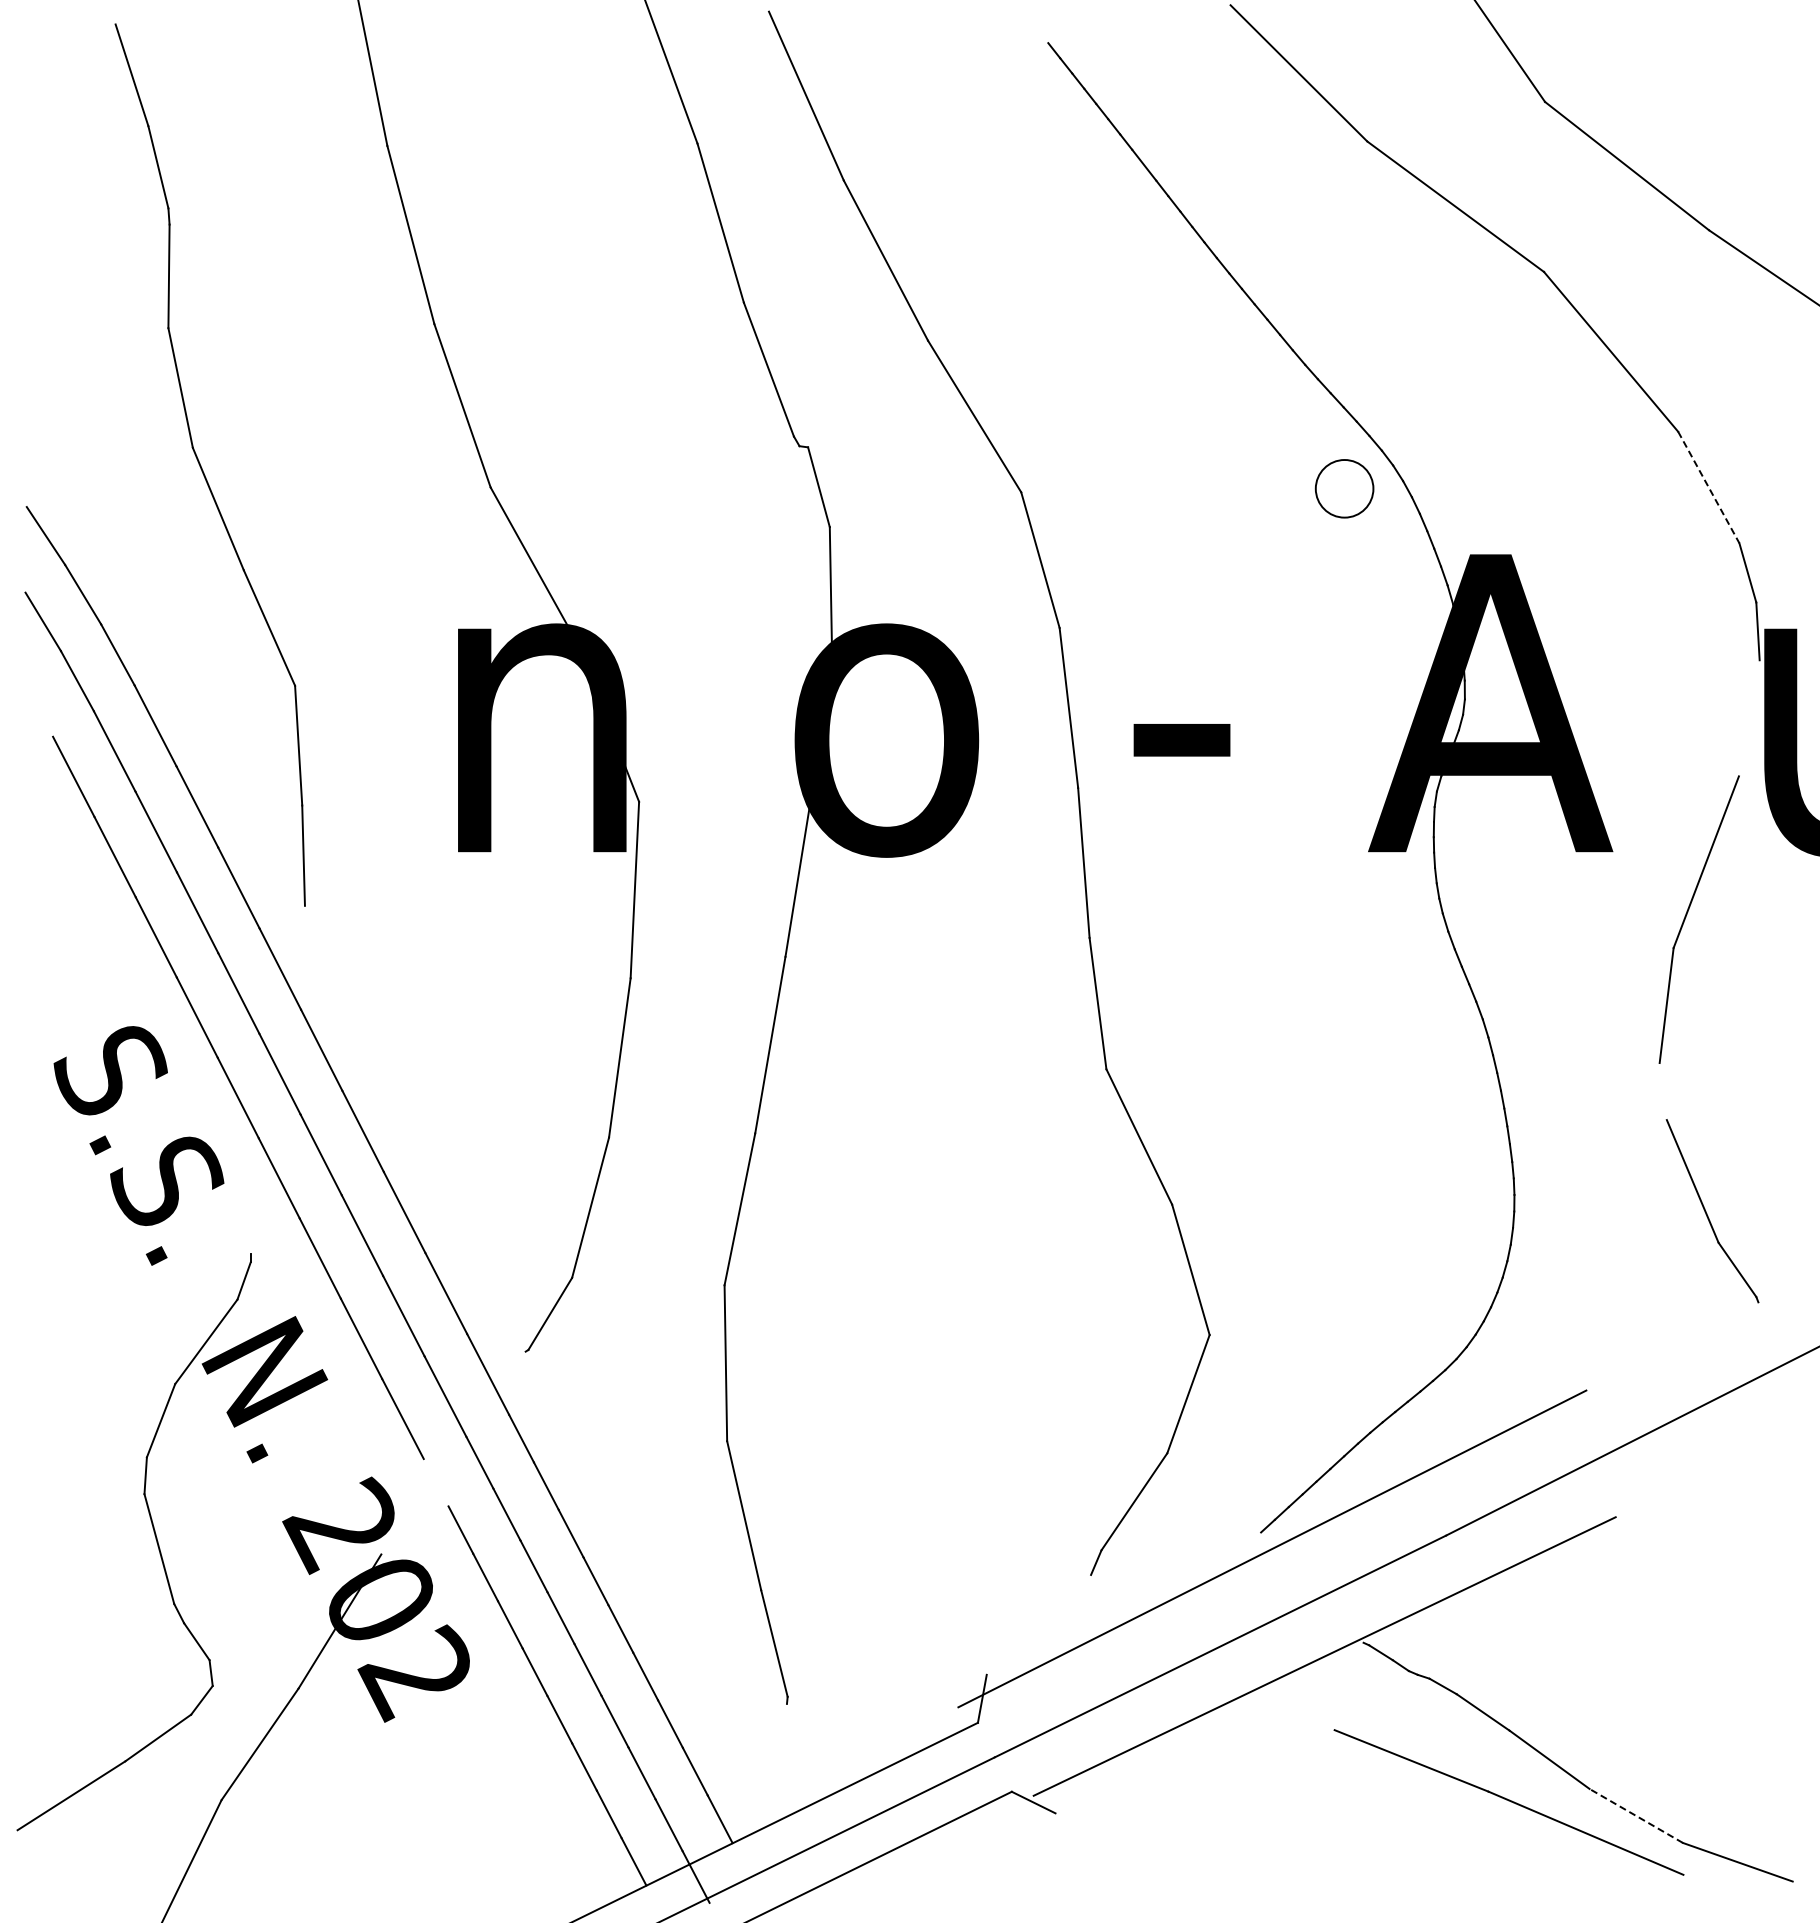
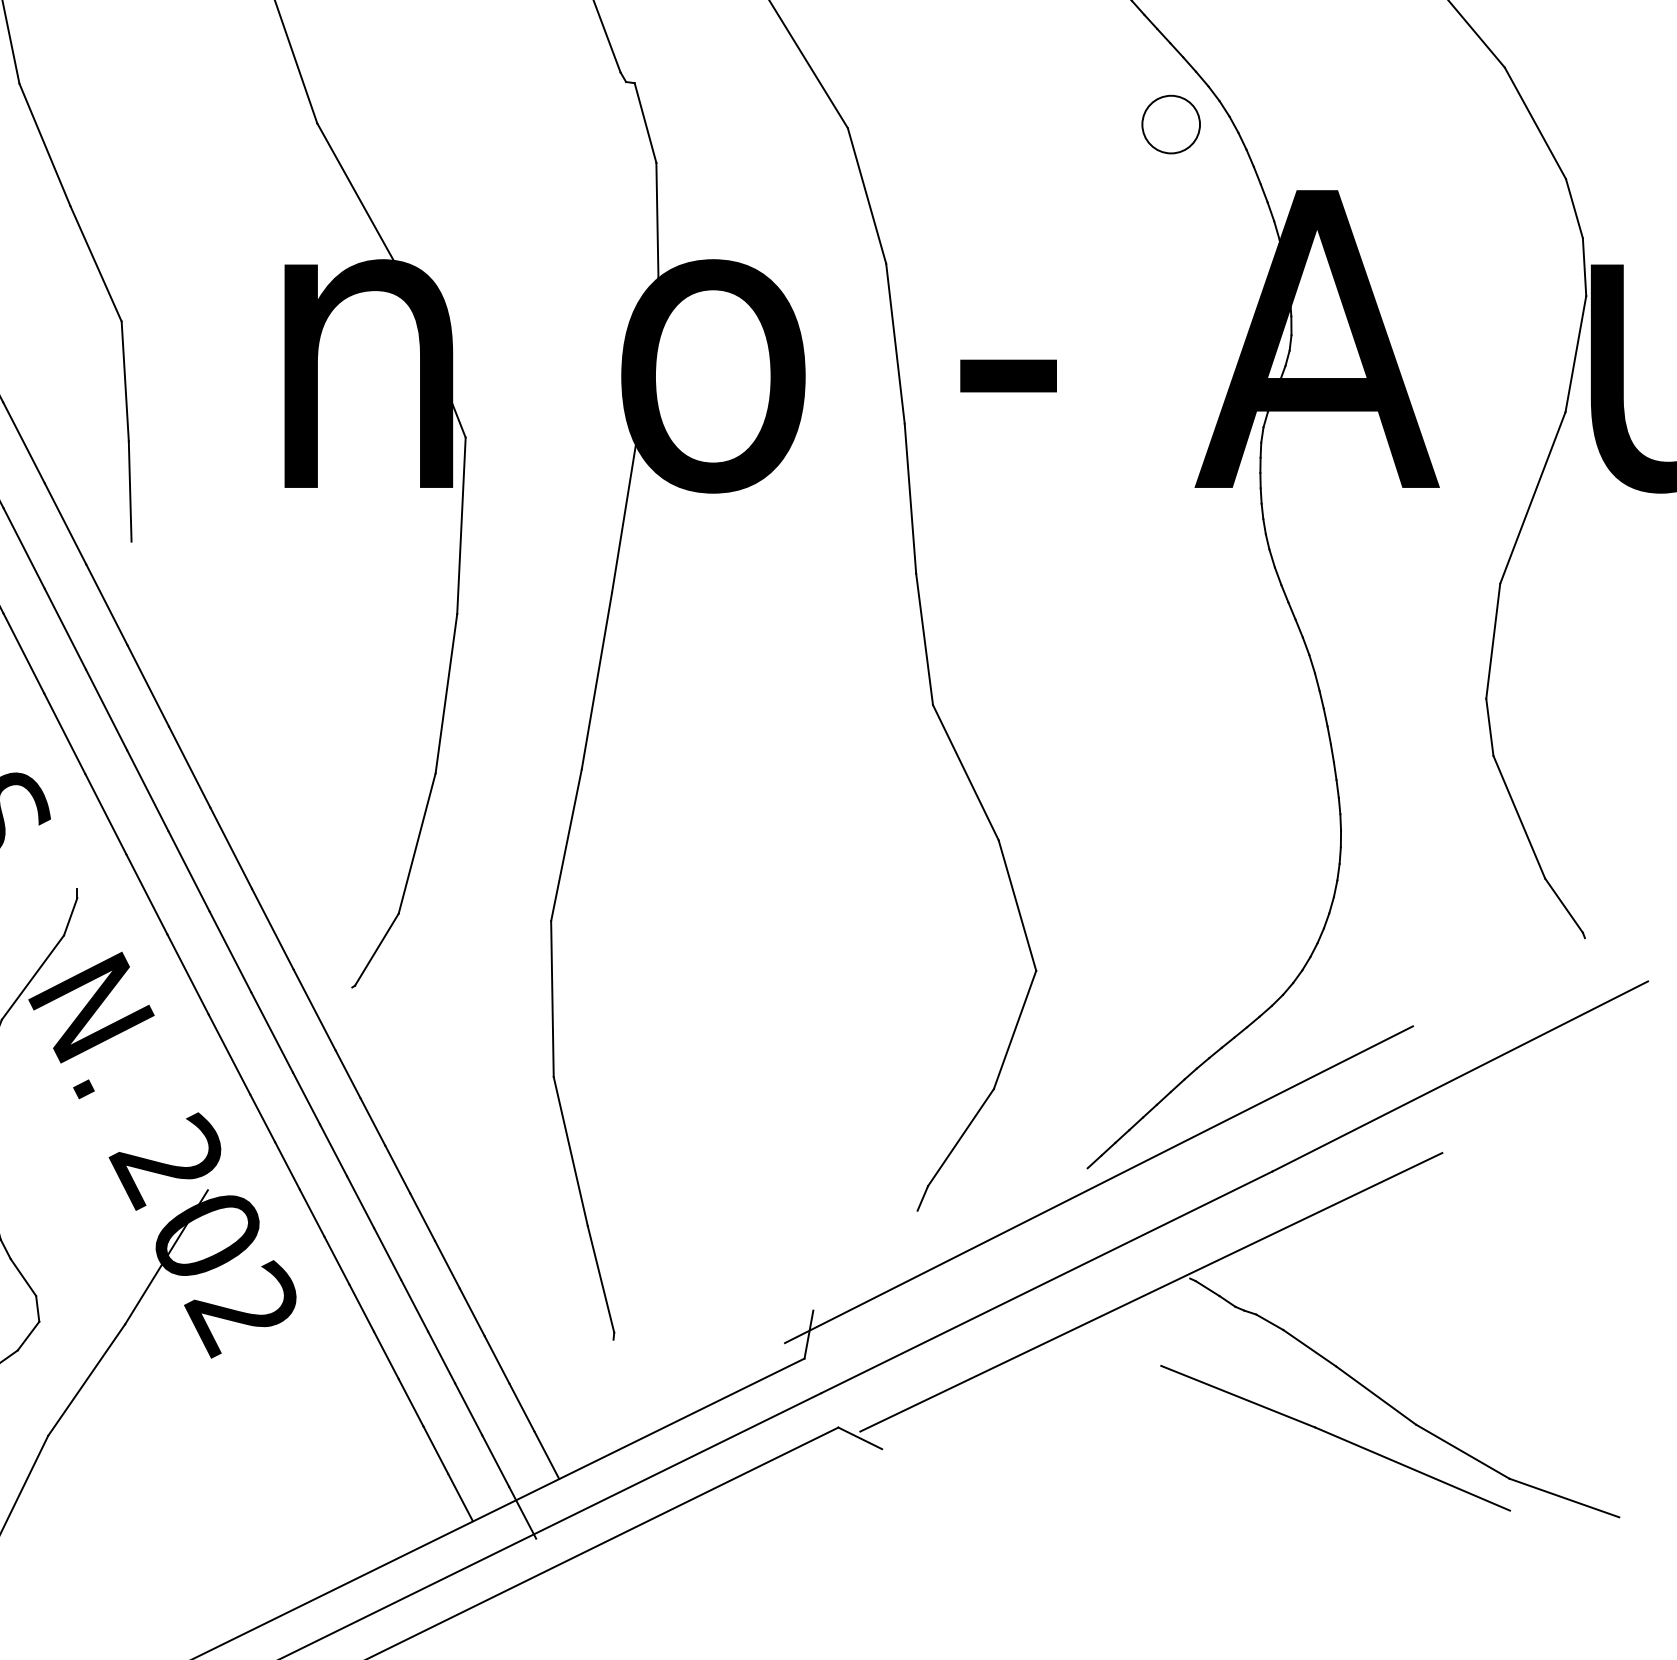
line: (1708, 487) -> (1535, 123), dashed -> solid
line: (1748, 718) -> (1575, 354), added
line: (1662, 1091) -> (1489, 727), added
line: (435, 1482) -> (262, 1118), added
line: (1636, 1815) -> (1463, 1451), dashed -> solid

